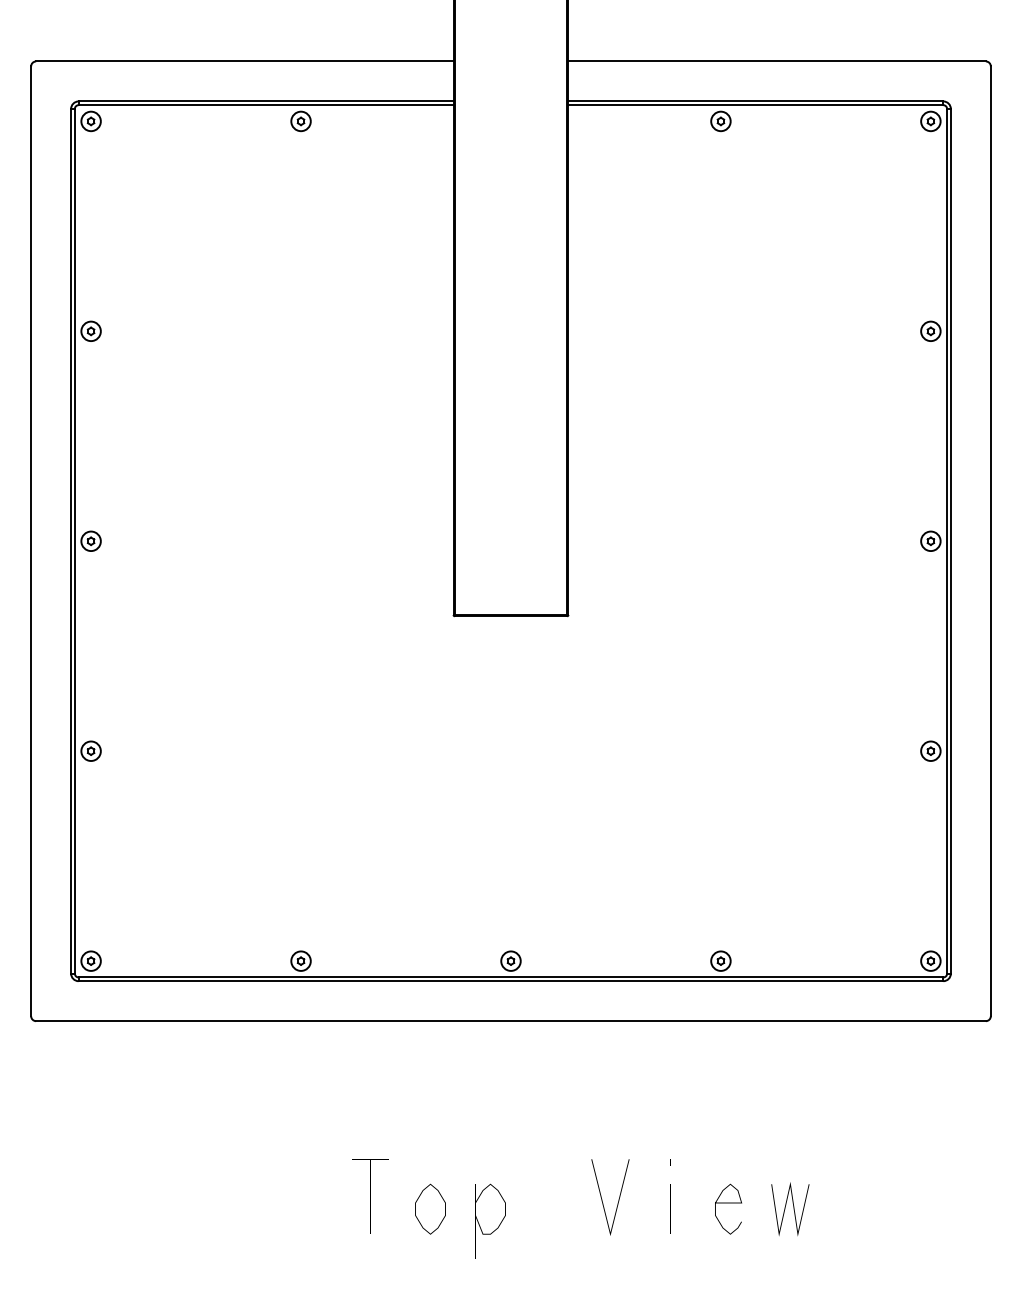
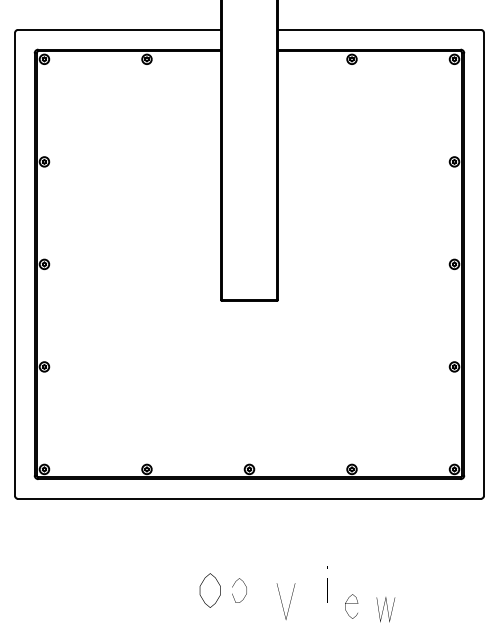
line: (603, 1200) -> (282, 603), moved
curve: (728, 1202) -> (351, 603), moved
part: (429, 1209) -> (209, 590), size x1.4
line: (785, 1209) -> (383, 609), moved

